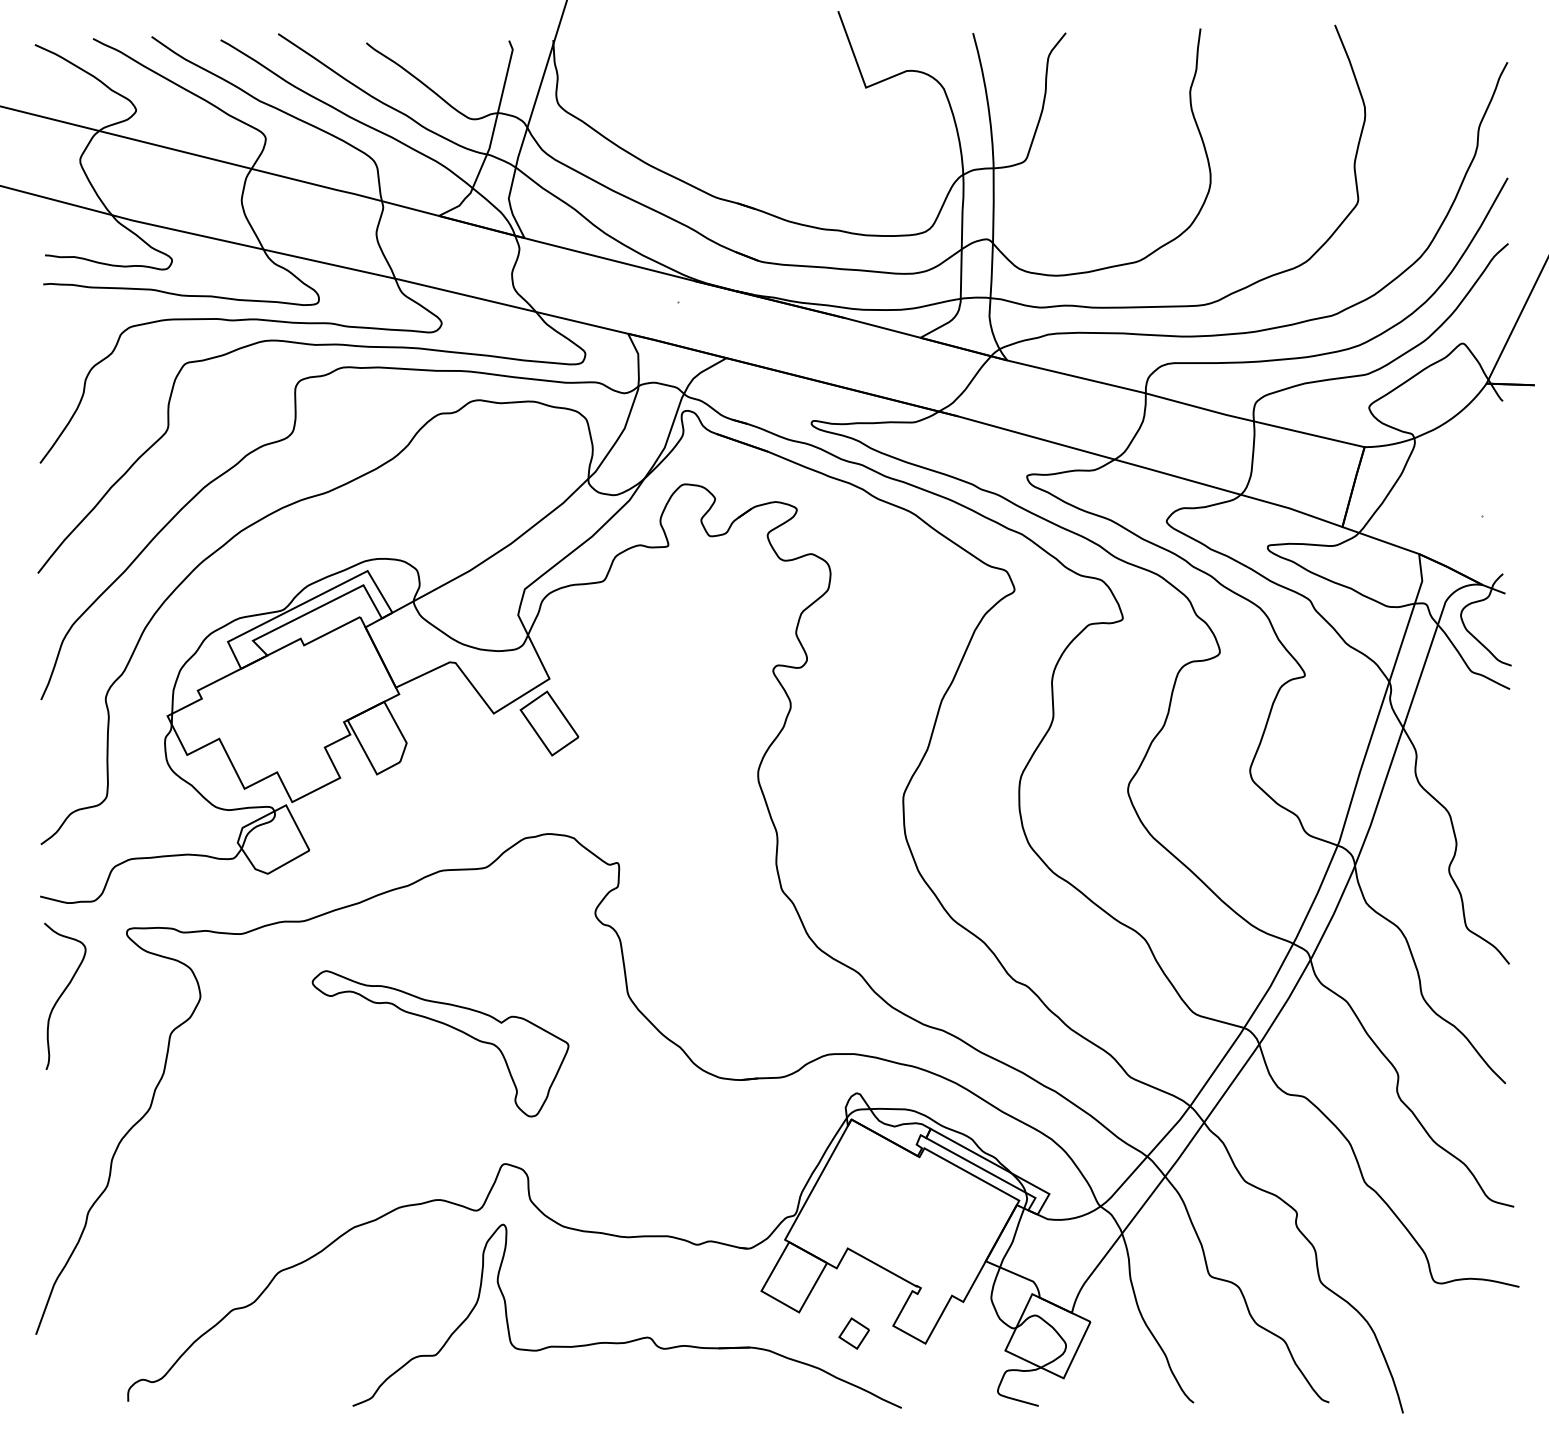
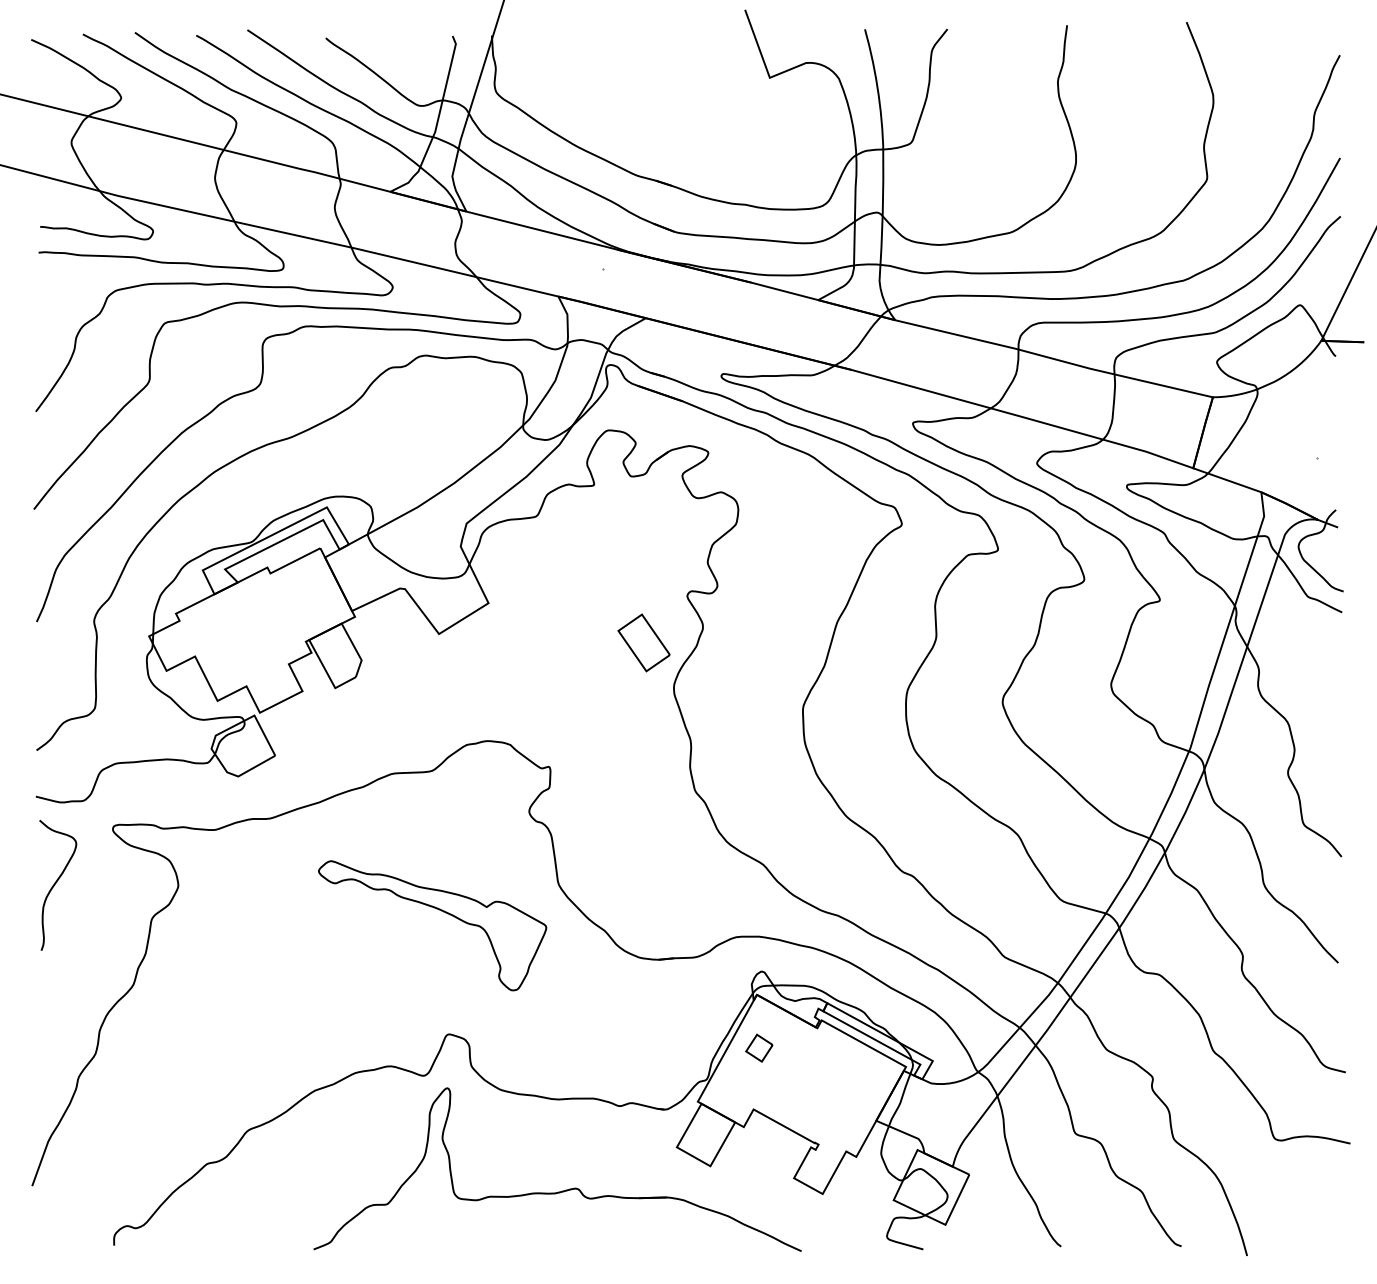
part: (549, 723) -> (644, 642), moved
part: (447, 1026) -> (438, 910), moved
part: (853, 1333) -> (758, 1048), moved

